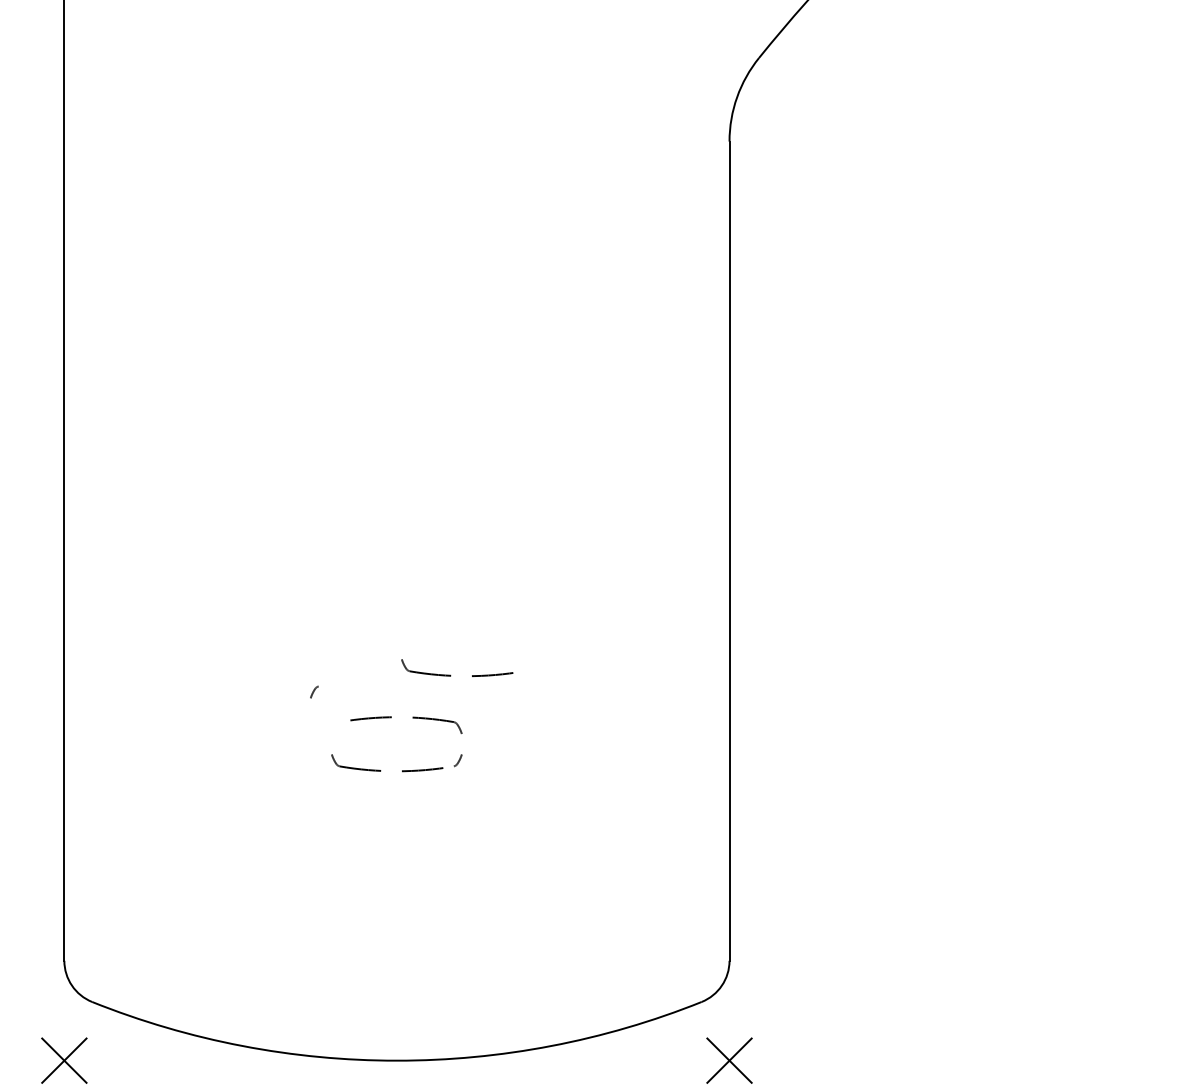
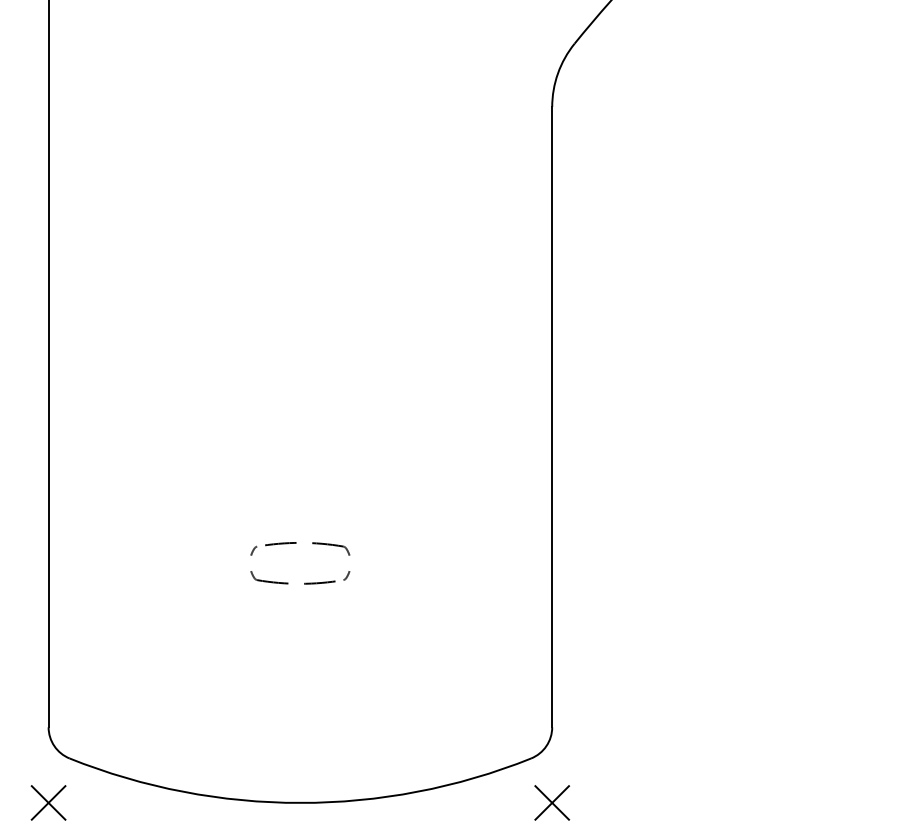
part: (451, 674) -> (341, 510), removed
part: (313, 691) -> (253, 550), moved

